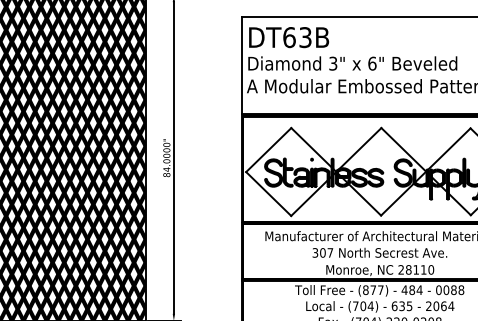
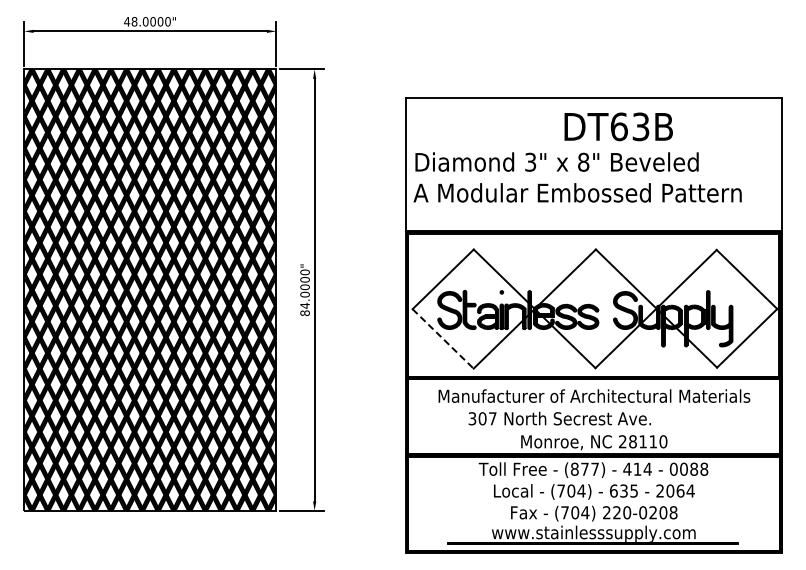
text: (288, 37) -> (618, 126), moved
text: (372, 63) -> (583, 161), 6" -> 8"
line: (268, 193) -> (443, 338), solid -> dashed
text: (379, 252) -> (559, 418), moved
text: (412, 289) -> (637, 468), 484 -> 414

